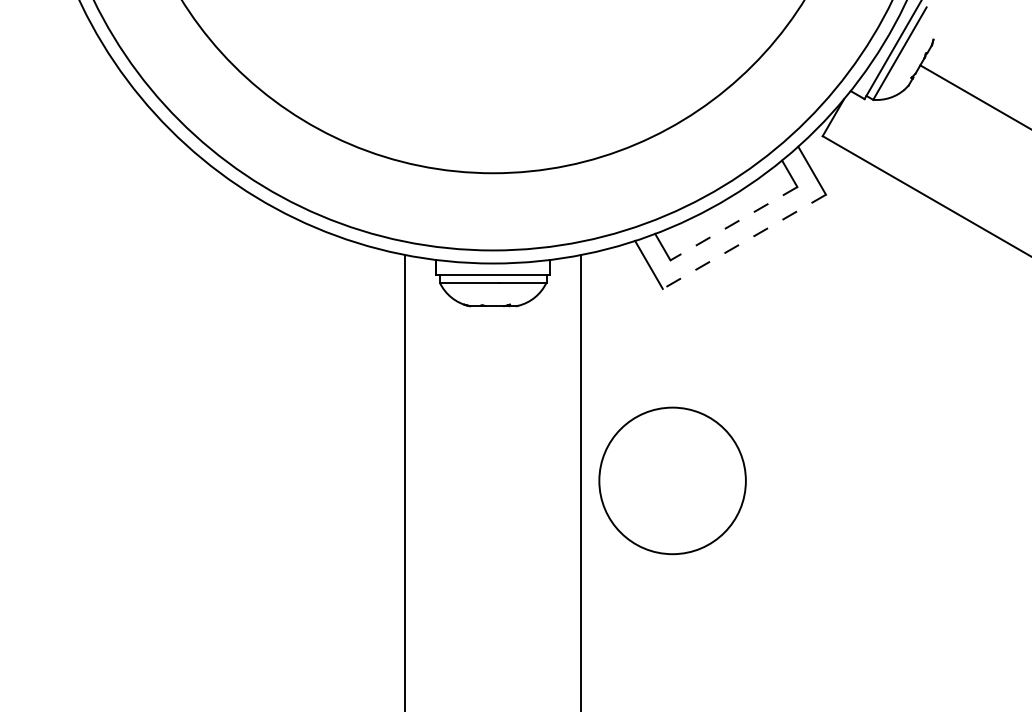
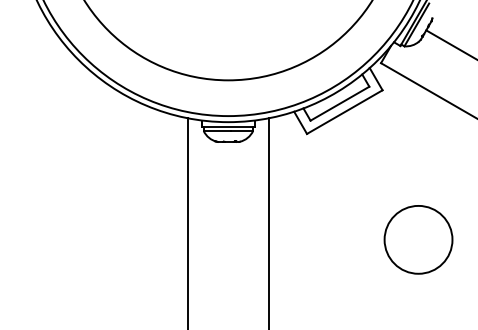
line: (732, 223) -> (339, 103), dashed -> solid
line: (743, 242) -> (344, 112), dashed -> solid
circle: (672, 480) -> (418, 239), moved

